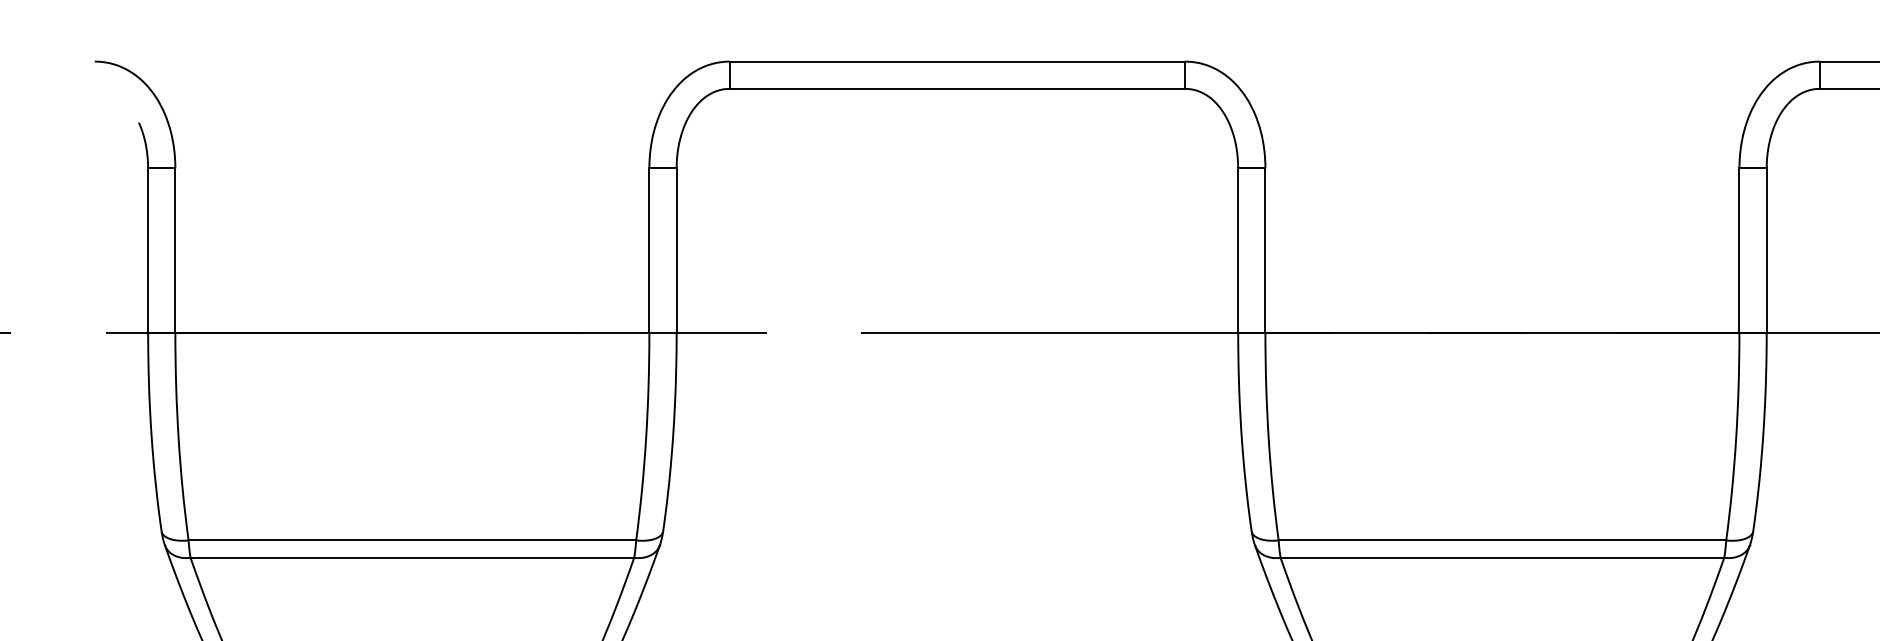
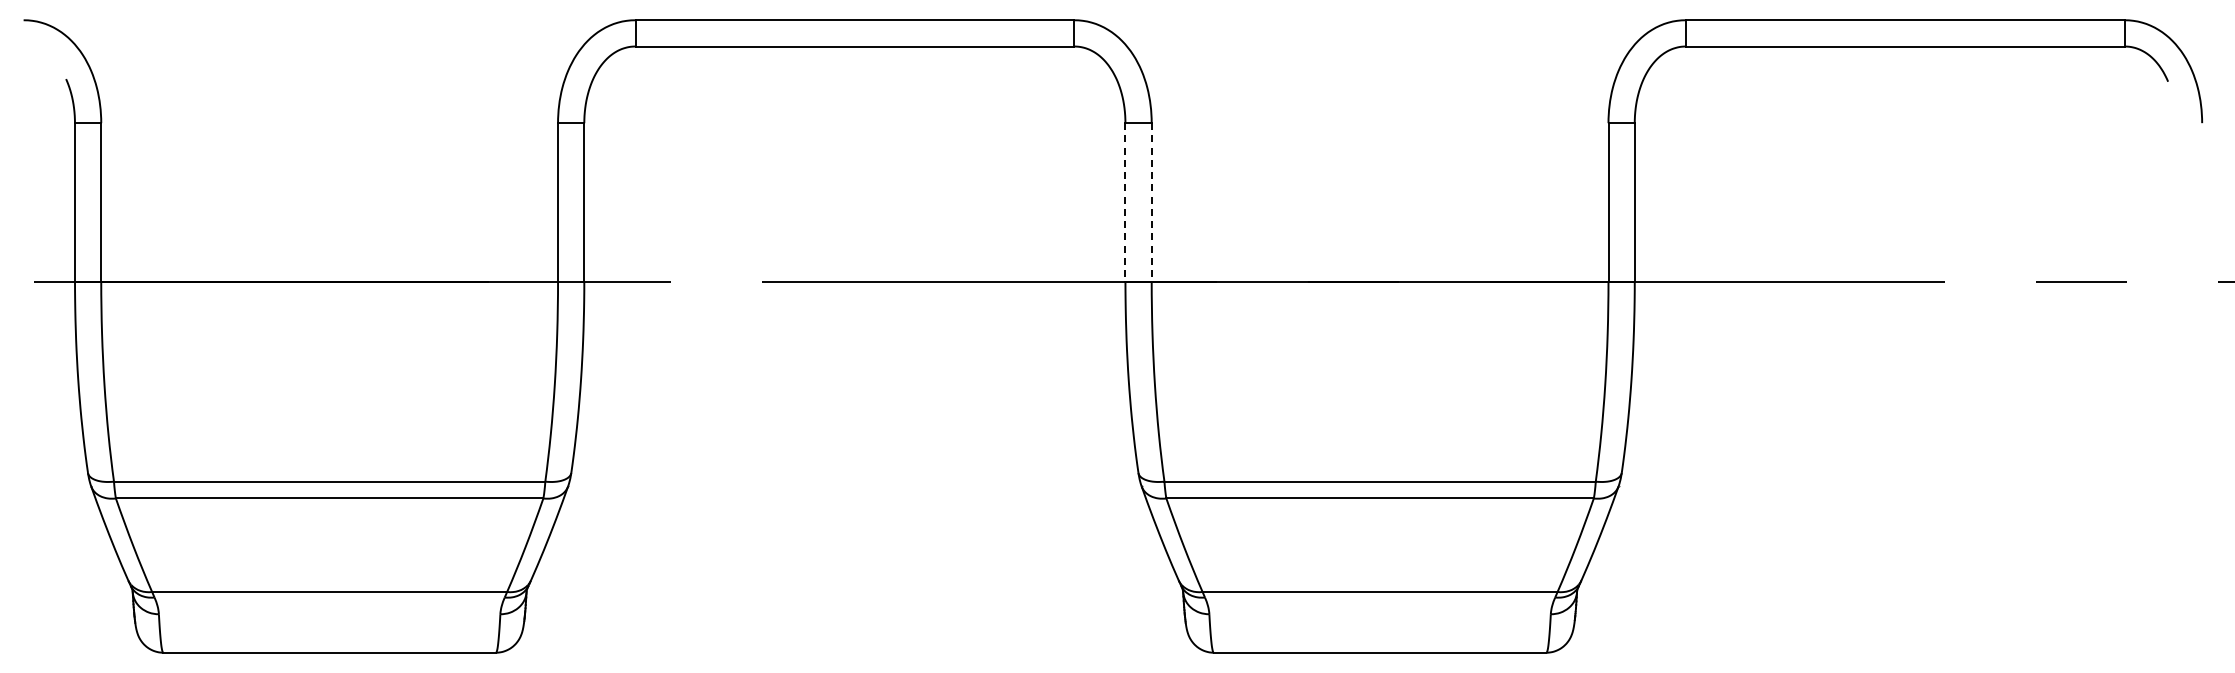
line: (1238, 250) -> (1125, 202), solid -> dashed
line: (1265, 250) -> (1151, 202), solid -> dashed

